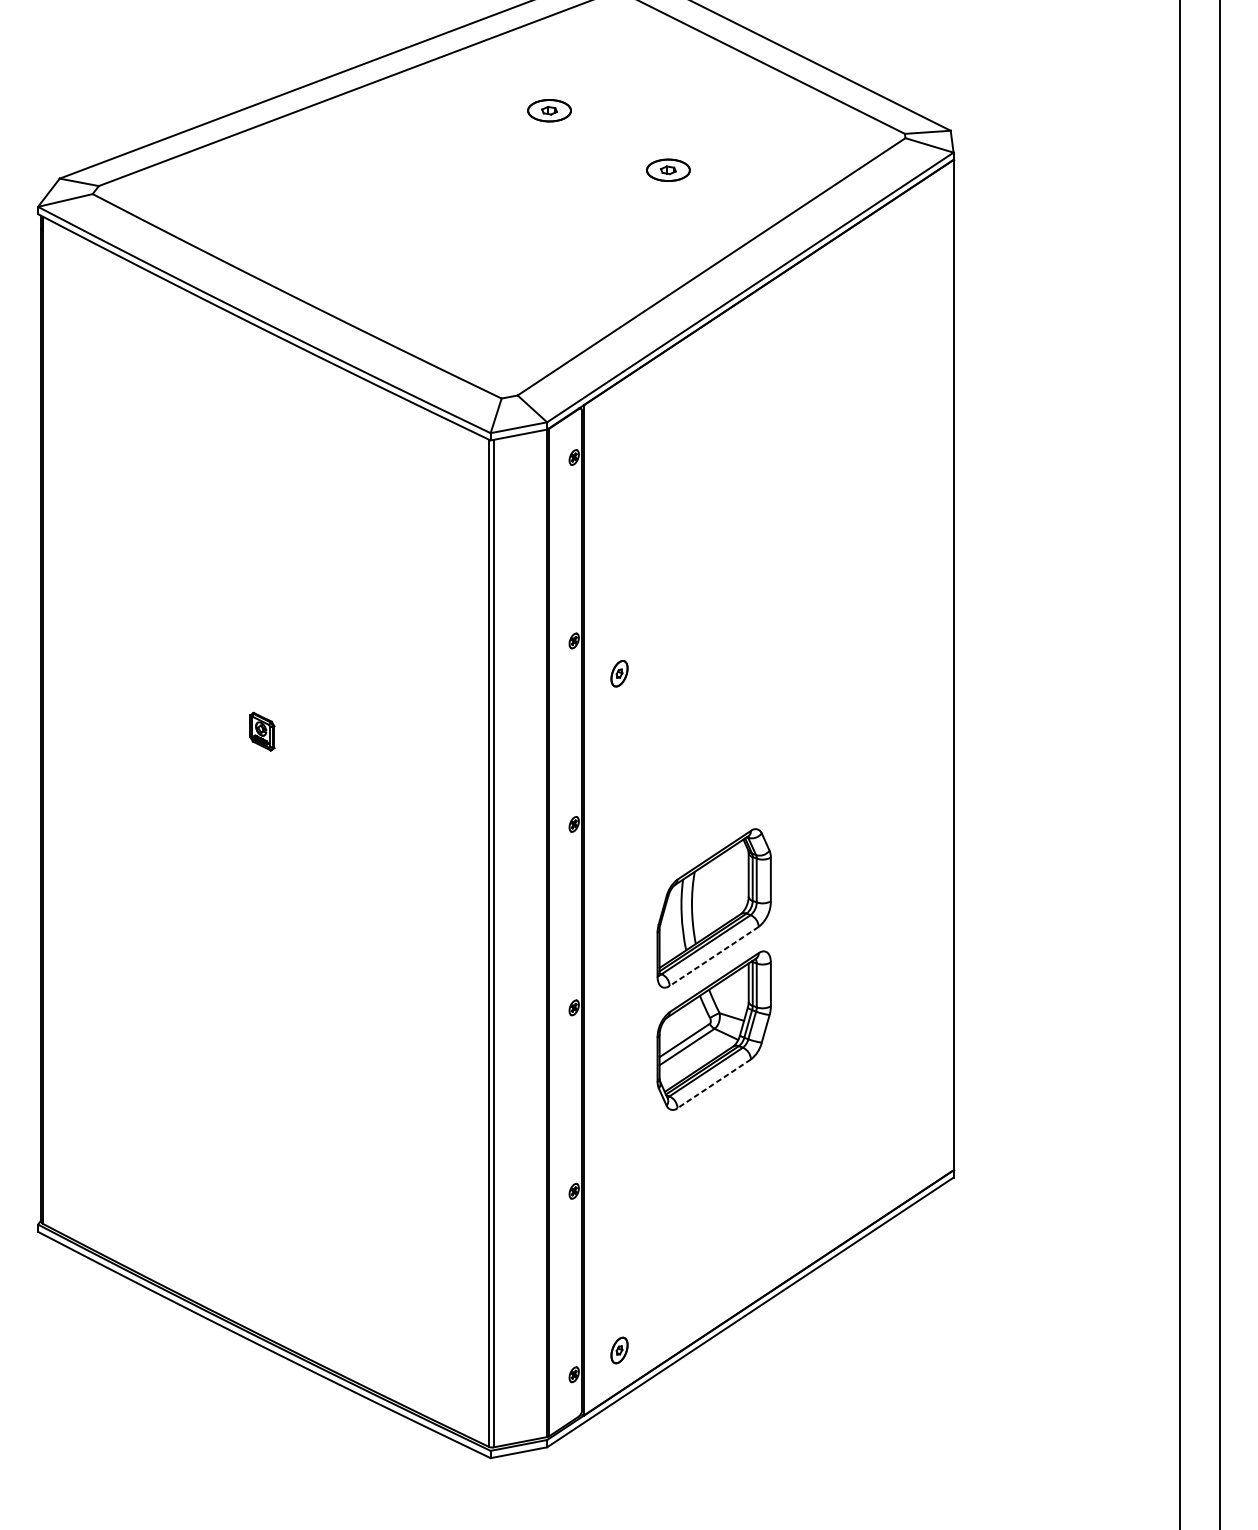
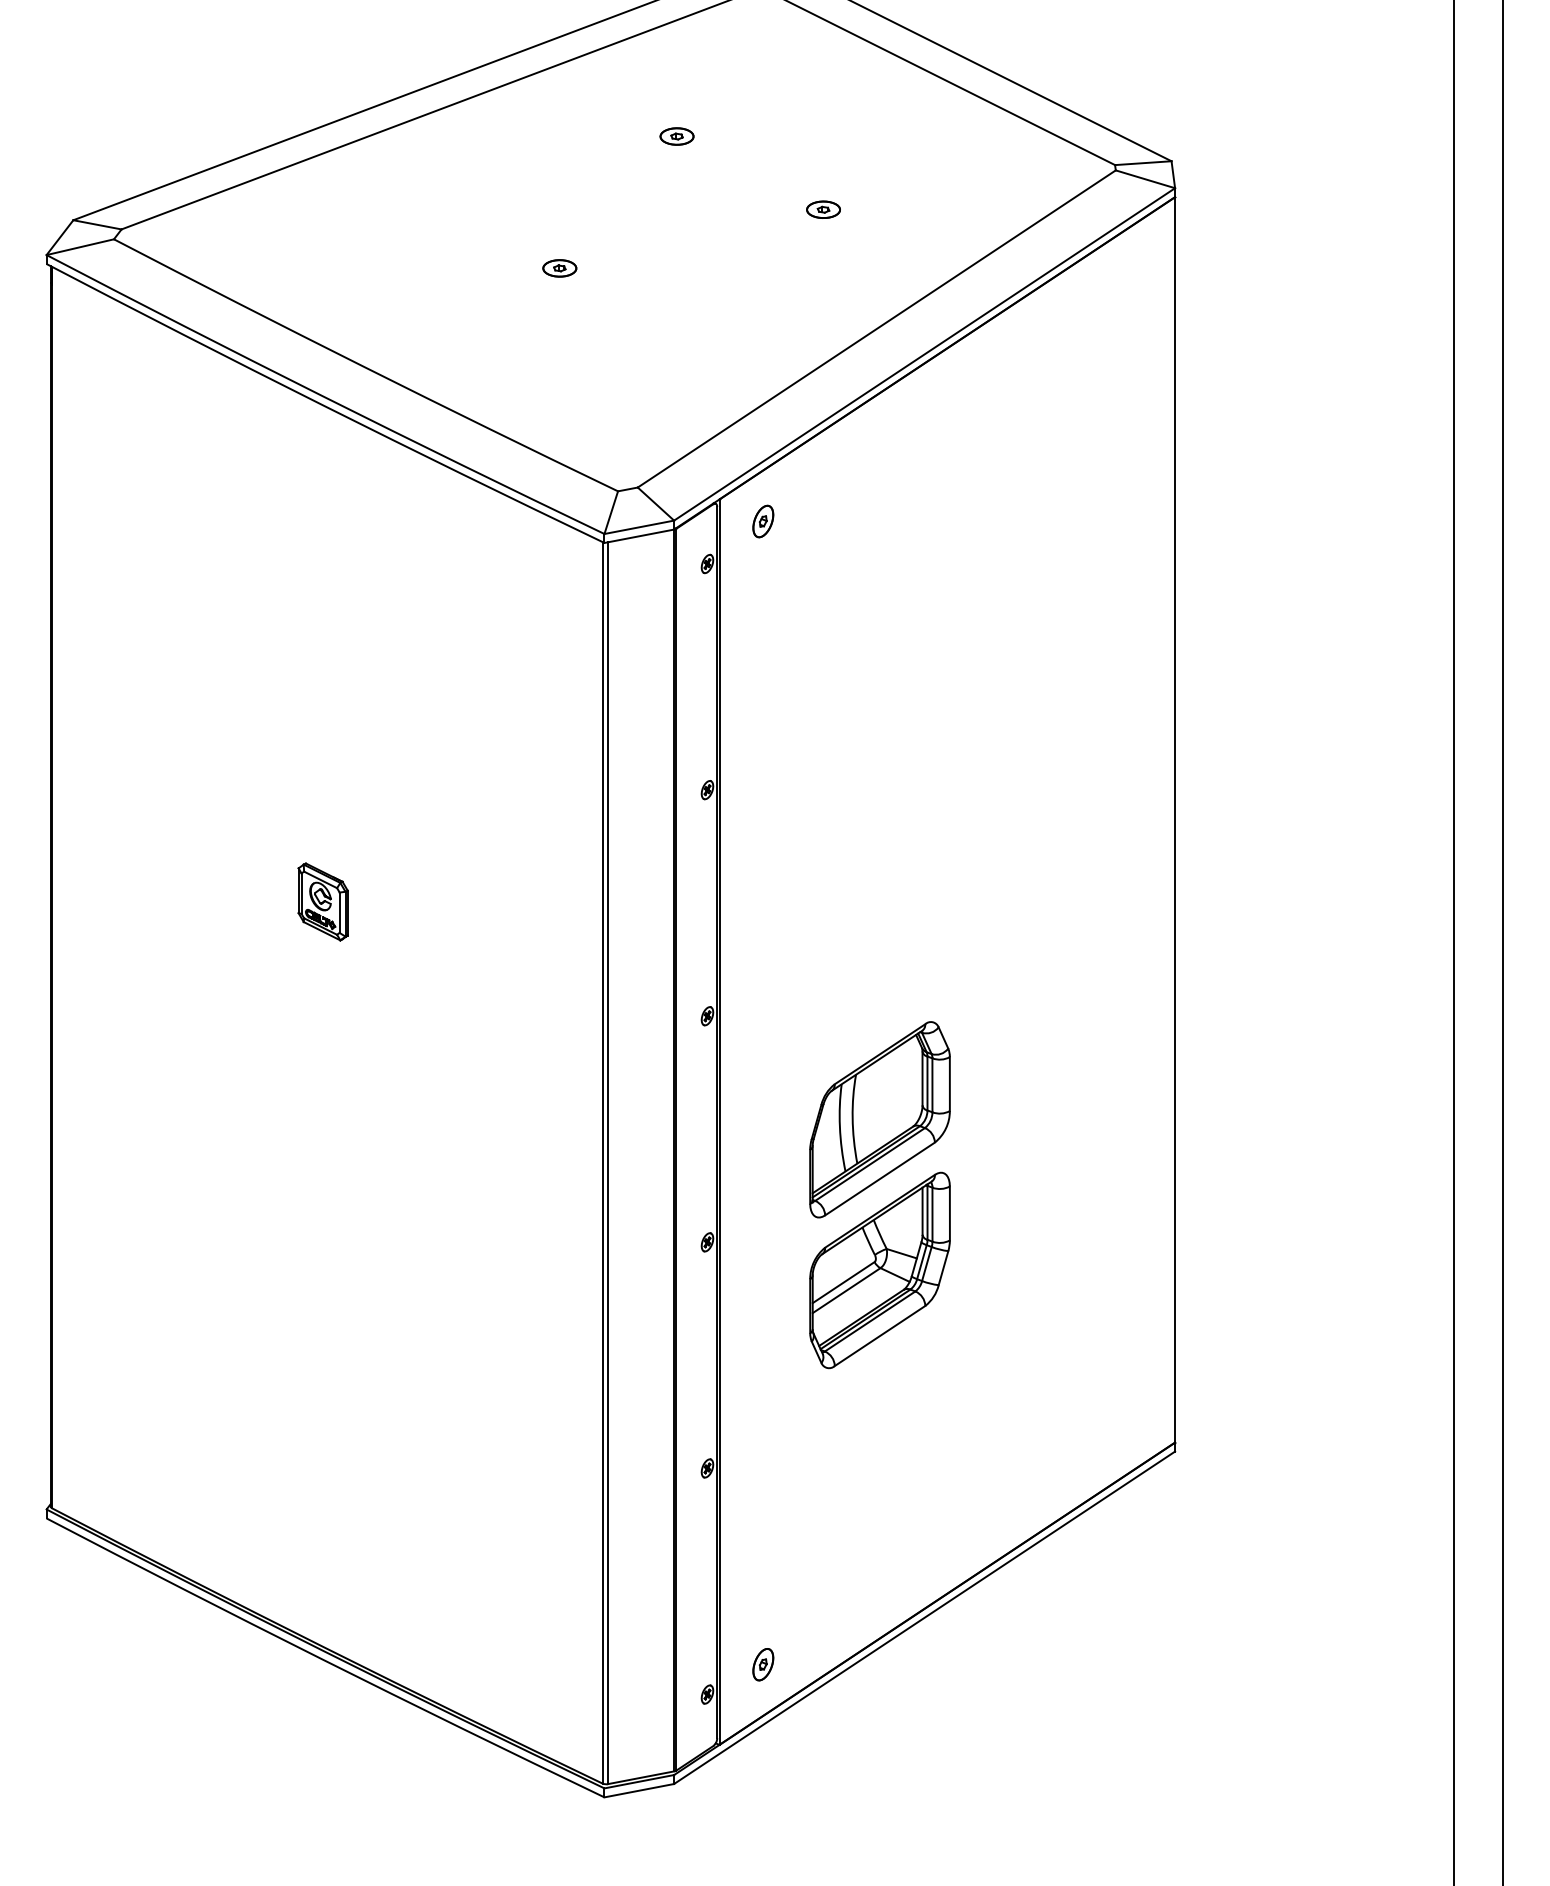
part: (549, 110) -> (676, 136), size x0.62
part: (668, 169) -> (823, 209), size x0.62
part: (454, 217) -> (559, 268), added
part: (619, 673) -> (763, 521), moved
part: (261, 731) -> (322, 901), size x1.67
line: (714, 956) -> (880, 1178), dashed -> solid
line: (713, 1084) -> (879, 1336), dashed -> solid

